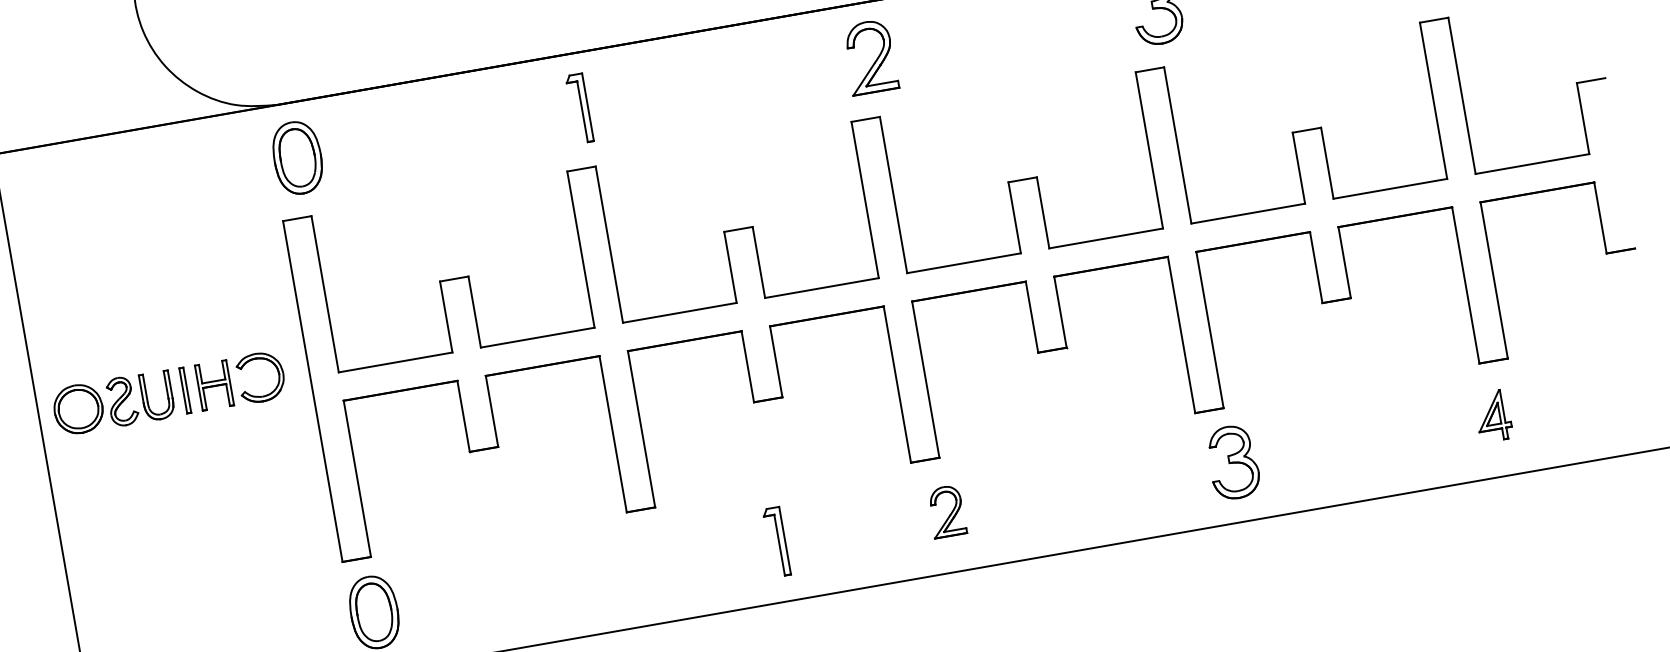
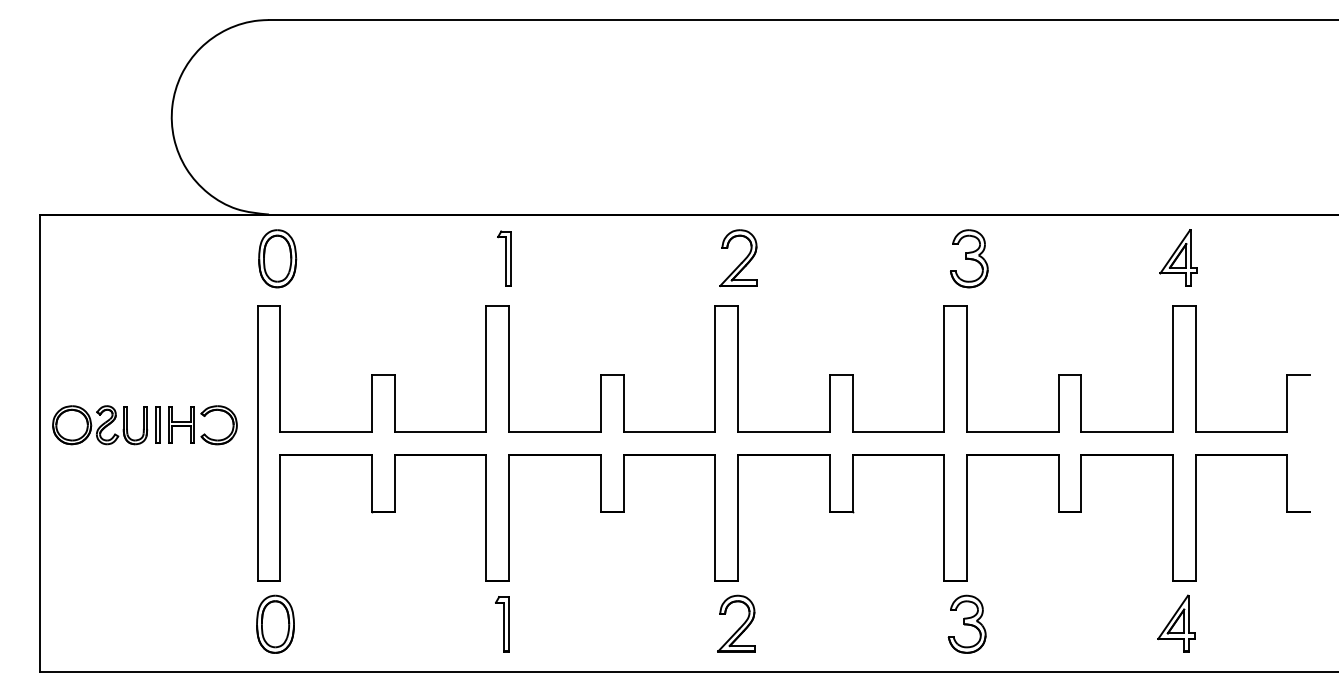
part: (1493, 416) -> (1176, 623), size x1.43
part: (946, 511) -> (736, 623), size x1.43
part: (776, 542) -> (502, 624), moved

